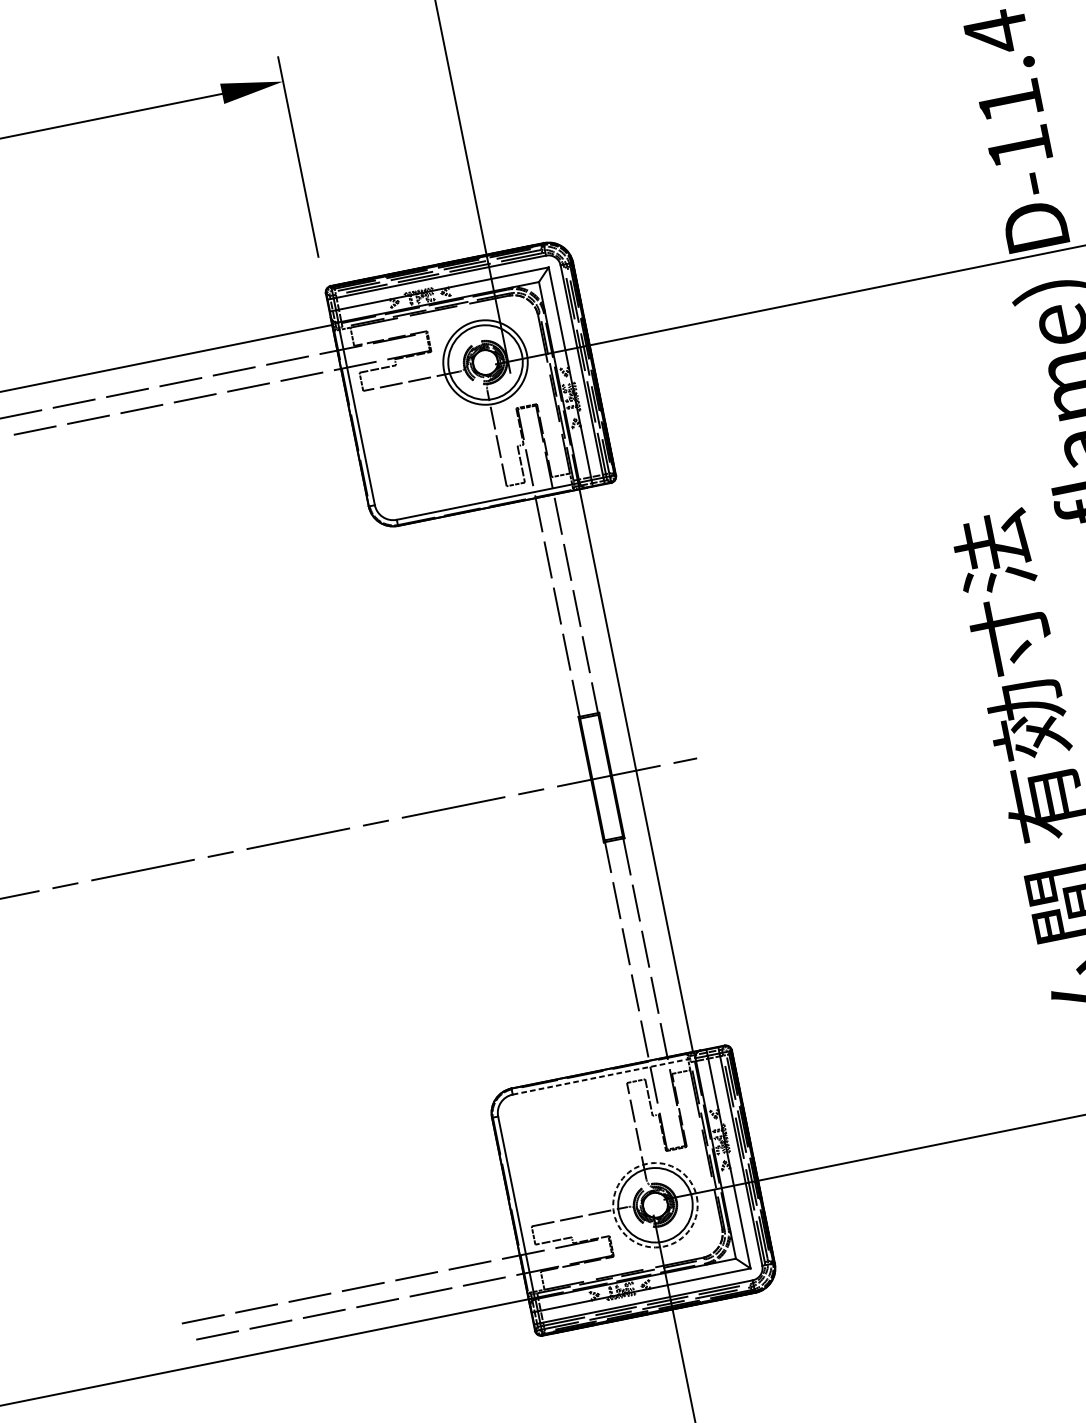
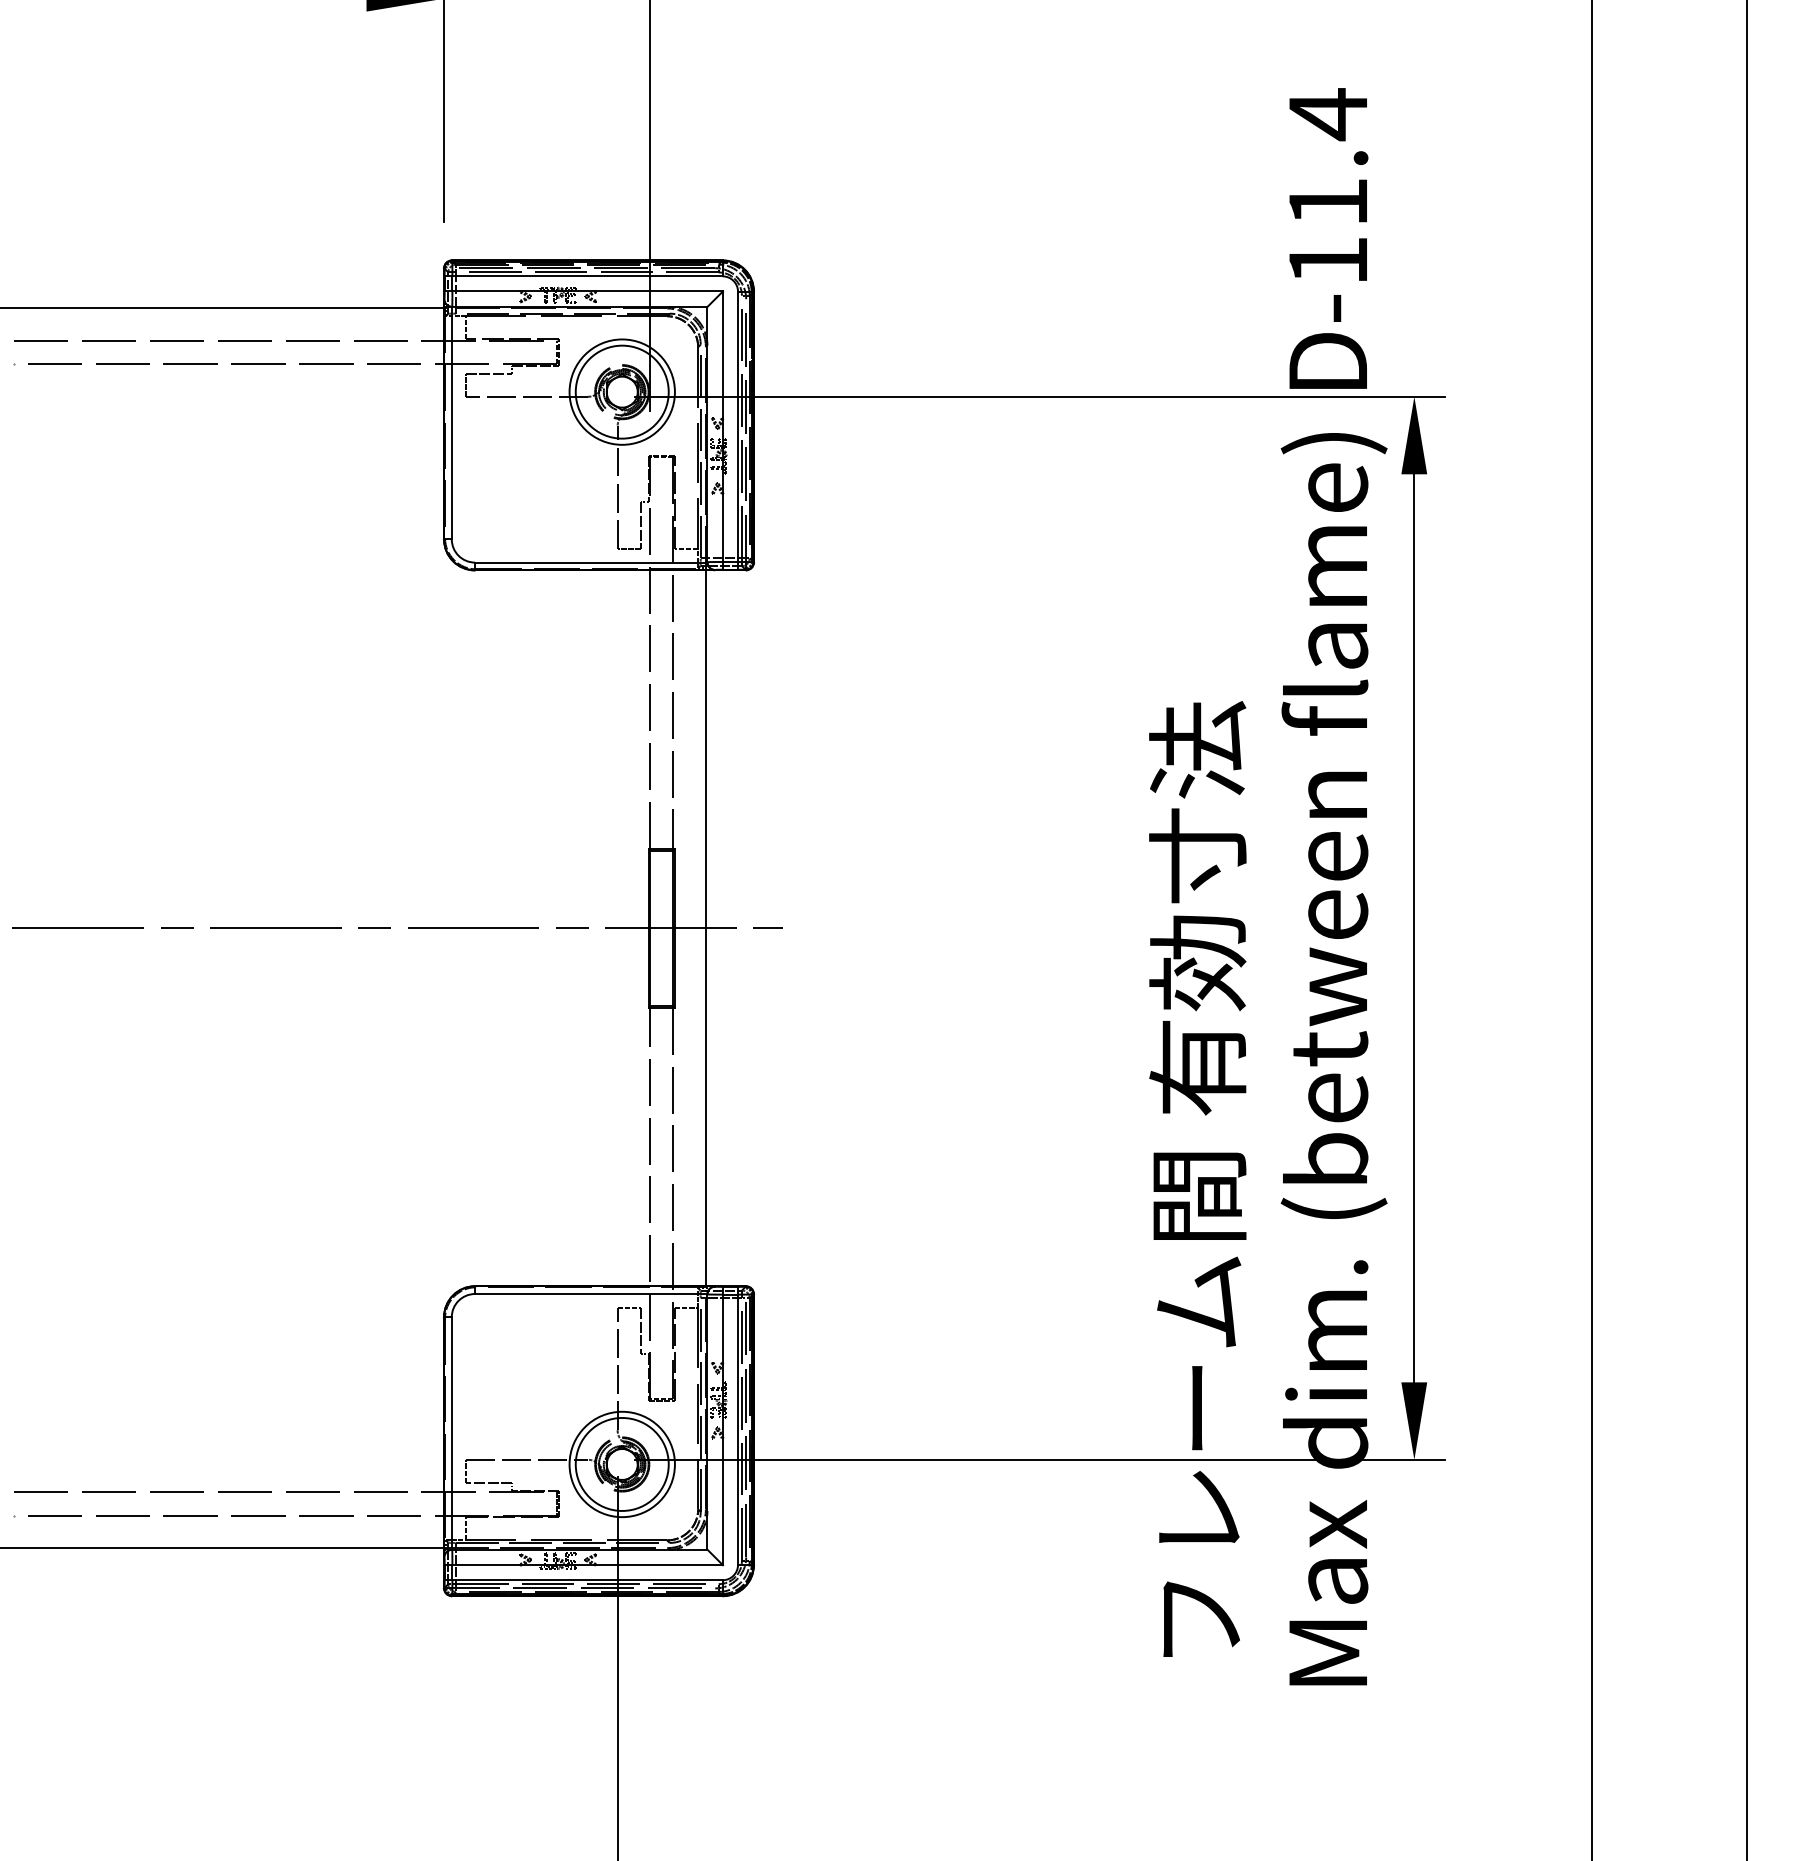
line: (604, 1076) -> (591, 1294), dashed -> solid
circle: (654, 1205) -> (621, 1464), dashed -> solid

